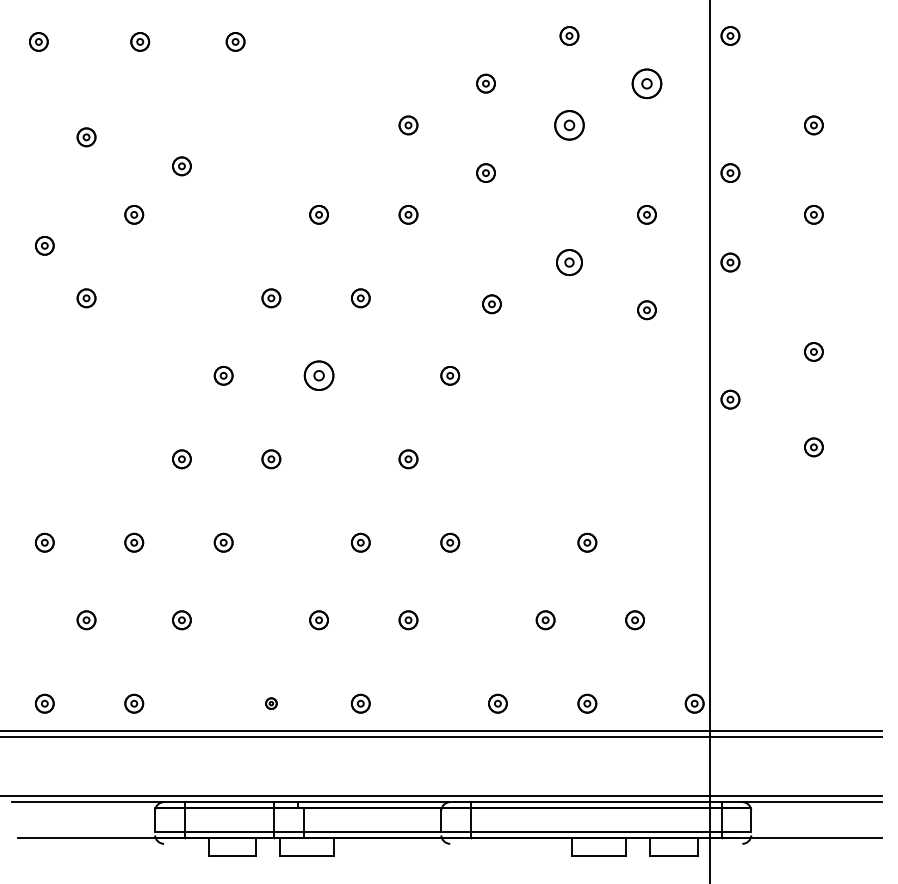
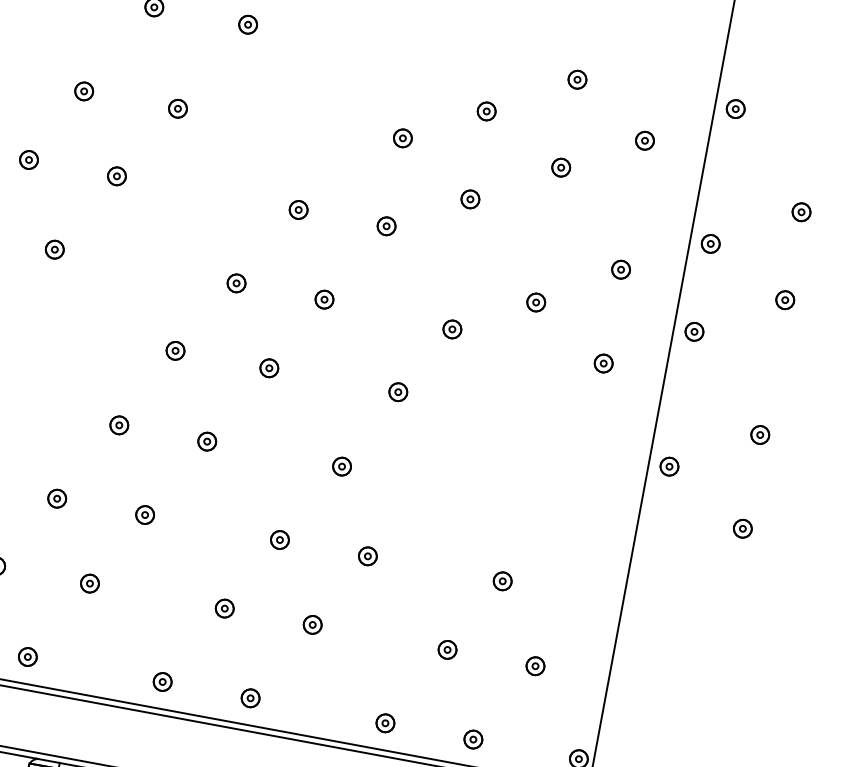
part: (646, 83) -> (644, 140), size x0.62
part: (569, 125) -> (561, 167), size x0.62
part: (181, 166) -> (177, 108), moved
part: (44, 245) -> (28, 159), moved
part: (569, 262) -> (536, 302), size x0.71
part: (318, 375) -> (268, 367), size x0.62
part: (271, 703) -> (162, 681), size x1.67

